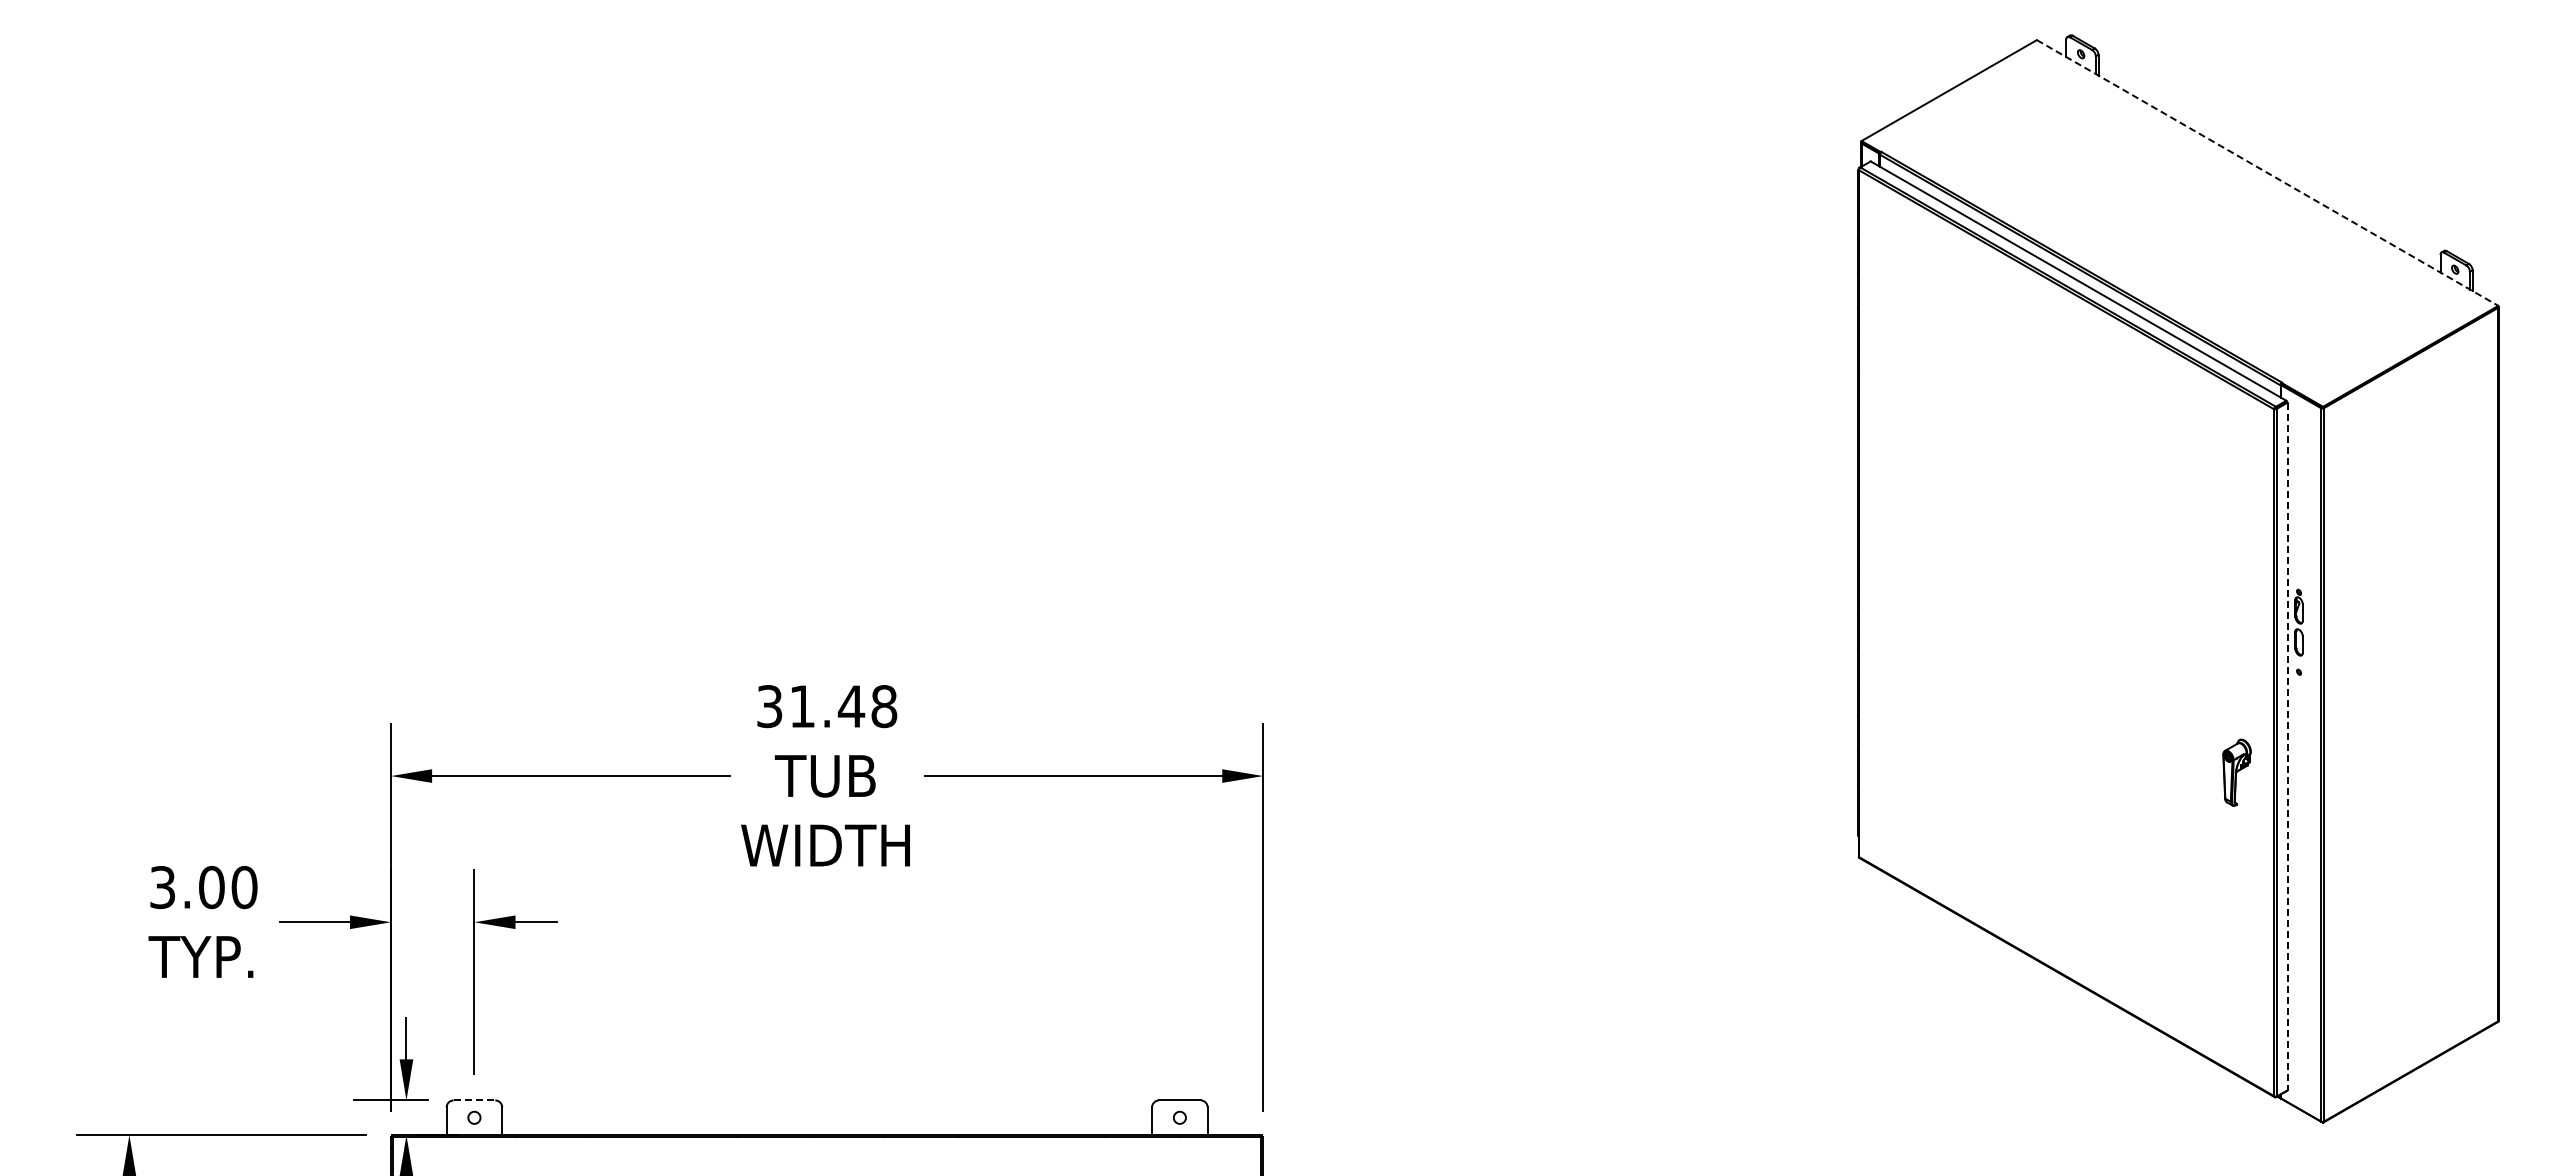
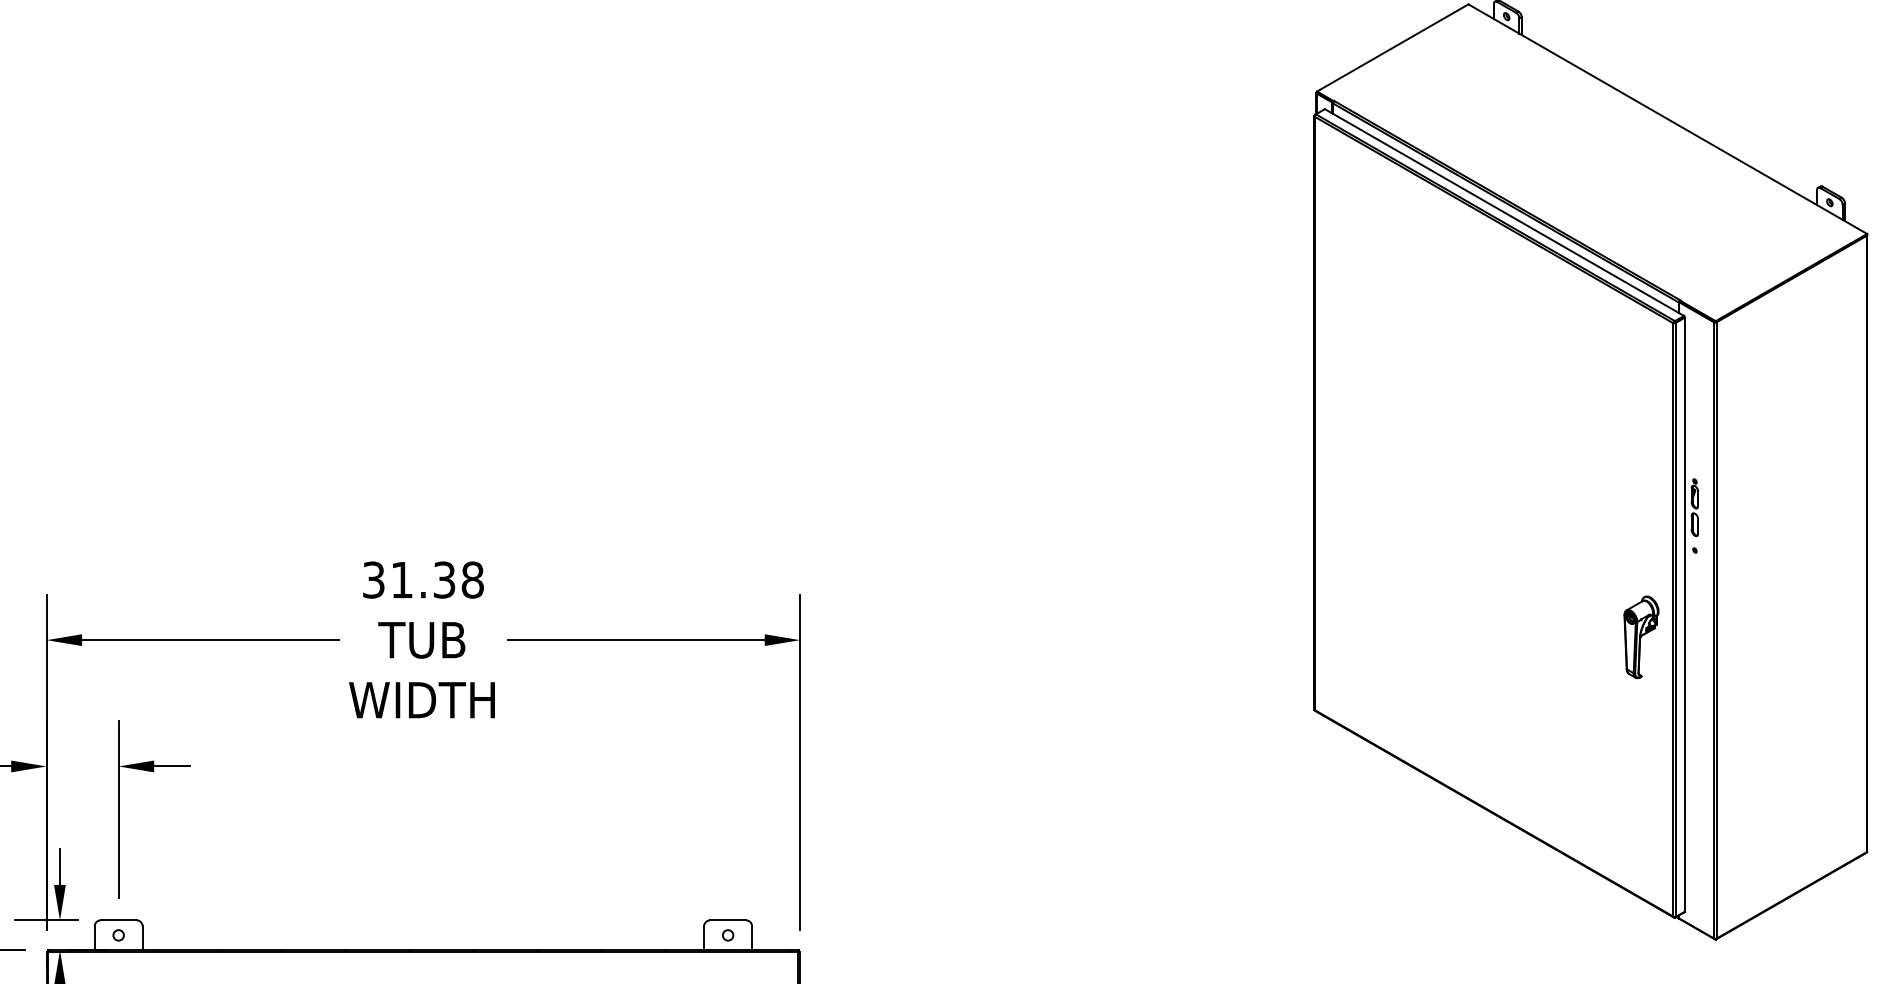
line: (2268, 173) -> (1668, 119), dashed -> solid
text: (851, 706) -> (444, 580), 31.48 -> 31.38
line: (2287, 746) -> (1684, 614), dashed -> solid
part: (2236, 772) -> (1640, 637), size x1.43
line: (474, 1100) -> (118, 920), dashed -> solid

